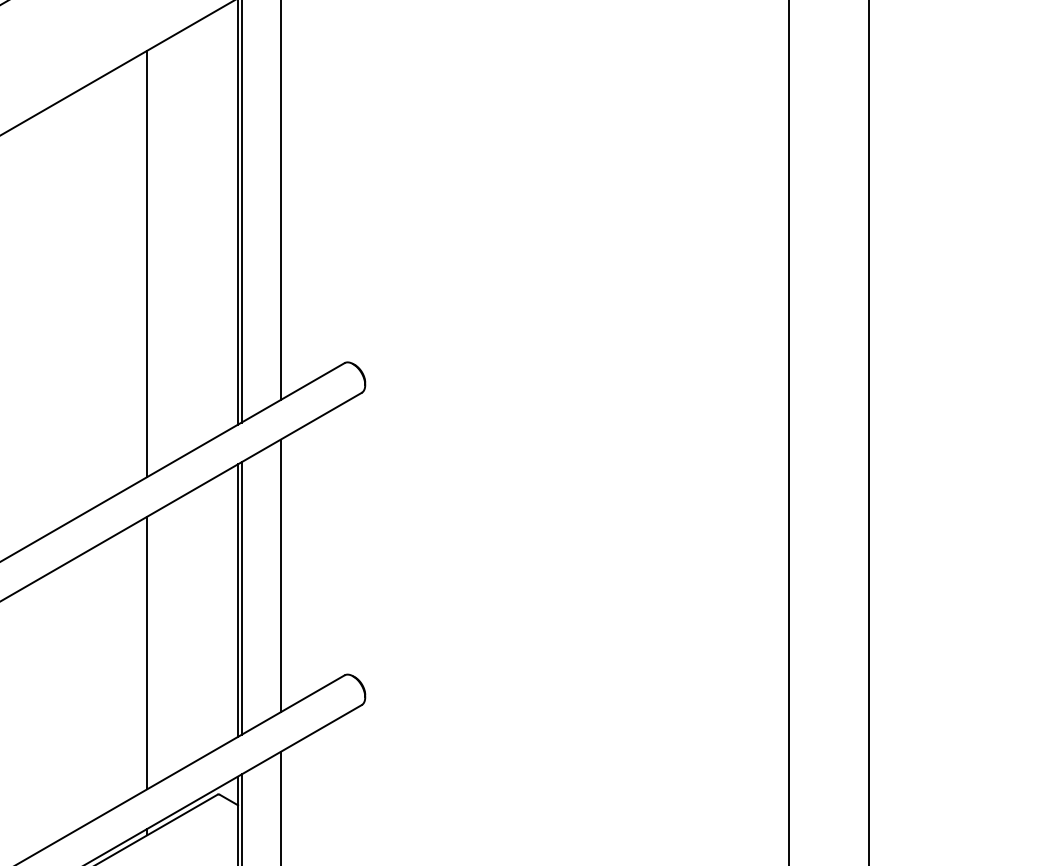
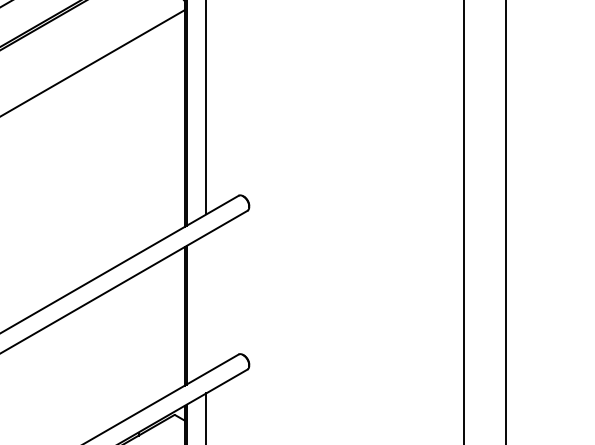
line: (147, 262) -> (138, 144), removed
line: (281, 575) -> (206, 303), removed
line: (147, 651) -> (138, 342), removed

